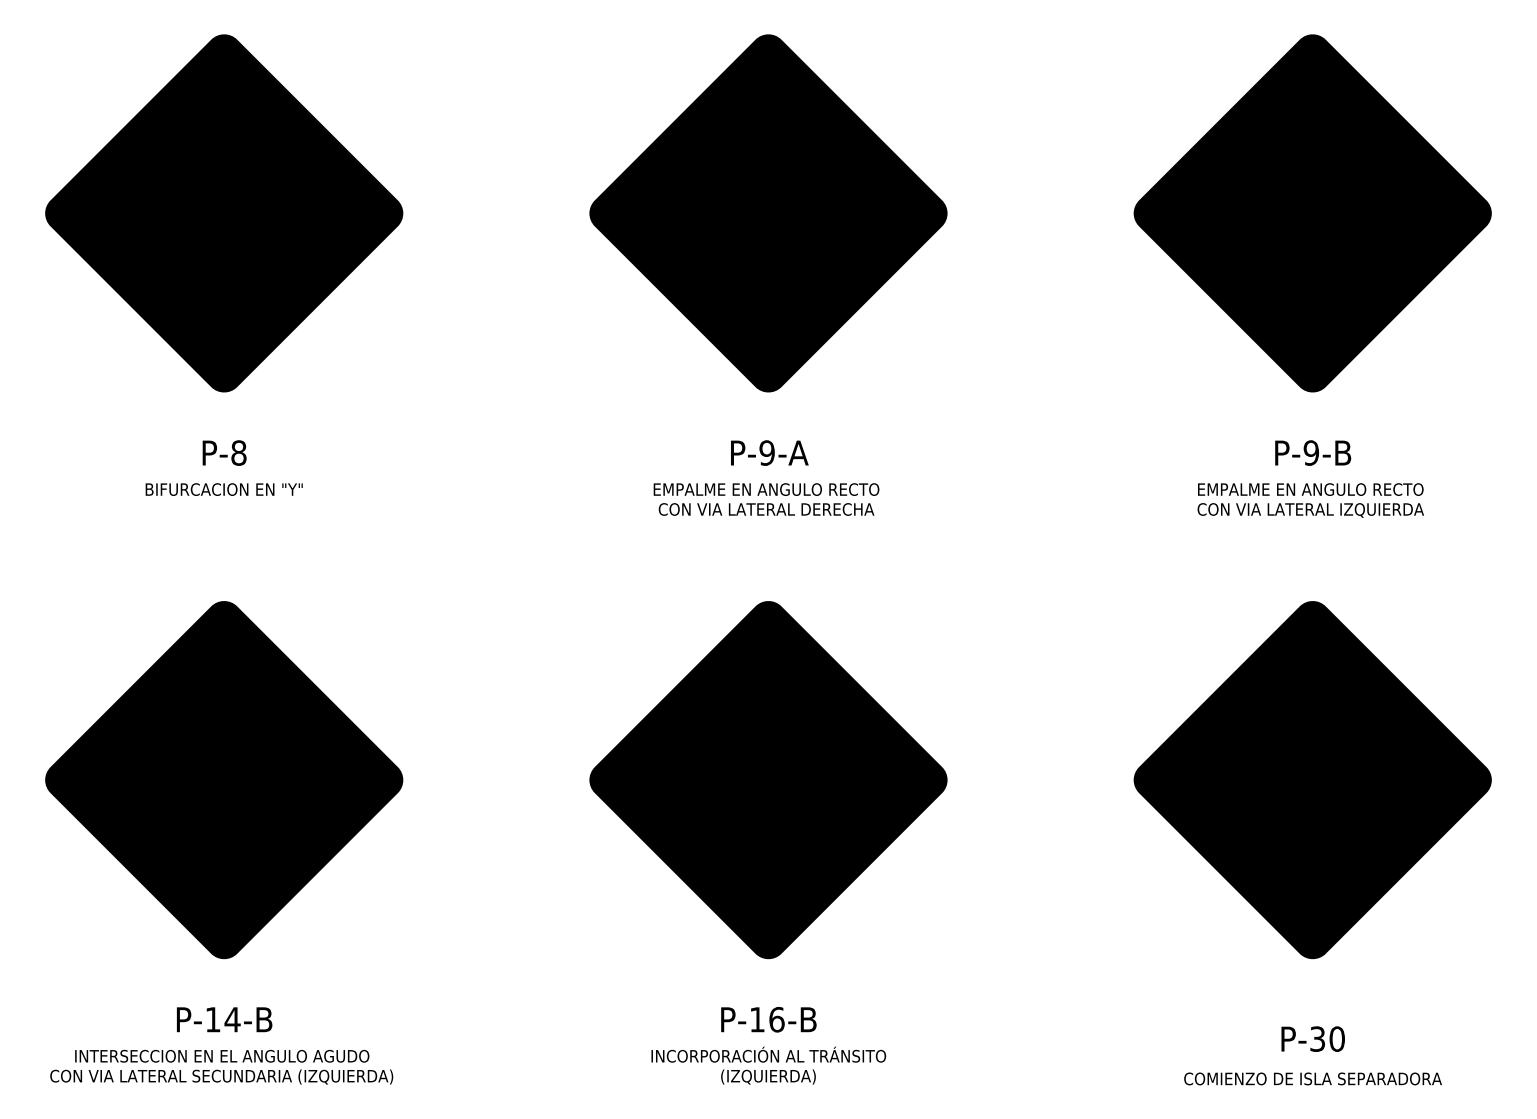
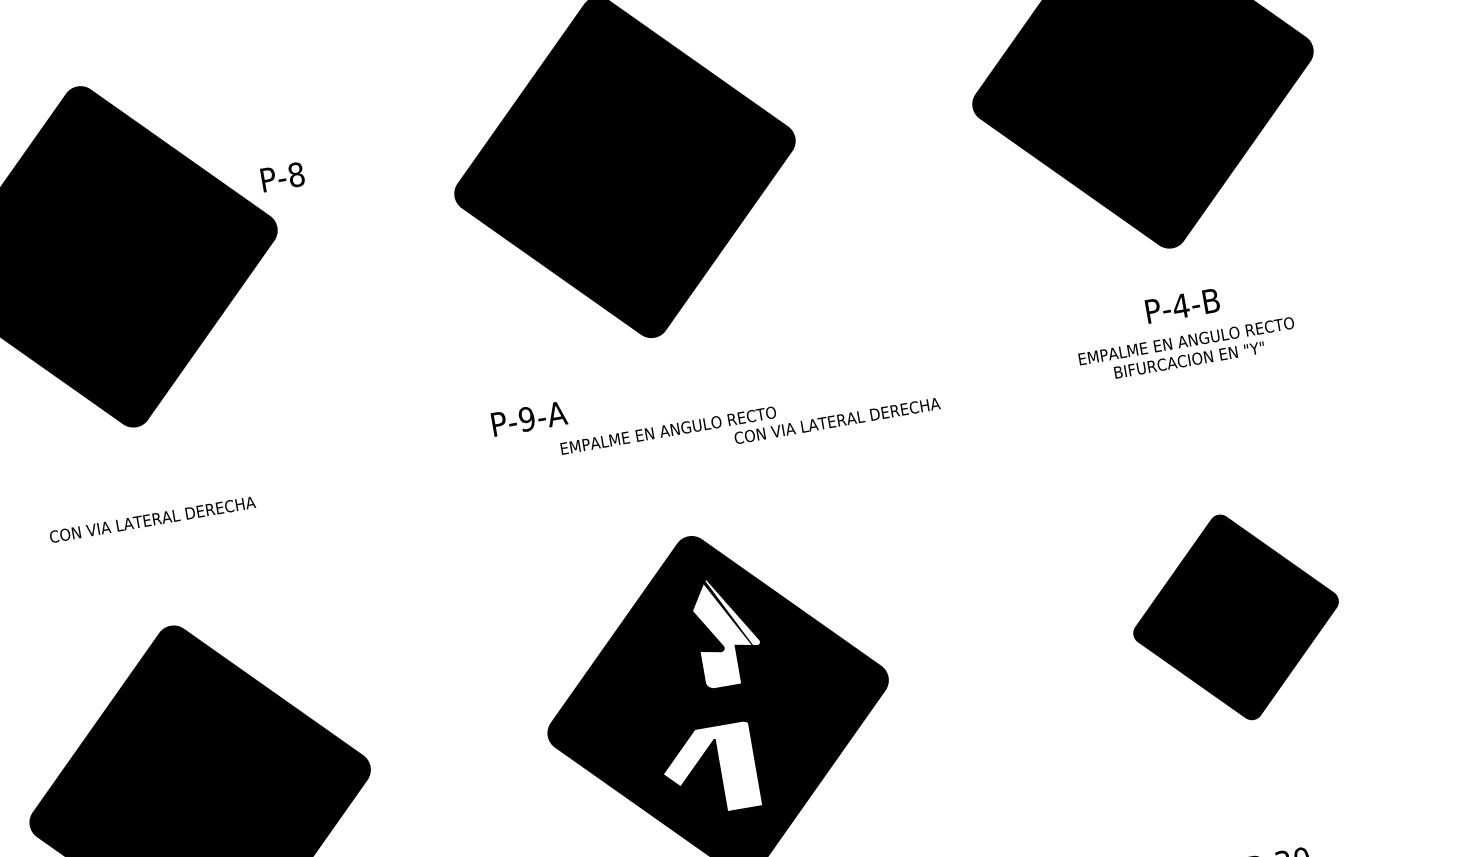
text: (224, 452) -> (282, 176), moved
text: (769, 452) -> (529, 418), moved
text: (1311, 452) -> (1181, 305), P-9-B -> P-4-B
text: (224, 489) -> (152, 519), BIFURCACION EN "Y" -> CON VIA LATERAL DERECHA
text: (766, 509) -> (837, 420), moved
text: (1310, 510) -> (1189, 361), CON VIA LATERAL IZQUIERDA -> BIFURCACION EN "Y"
fill: (761, 767) -> (709, 695), removed
part: (1312, 780) -> (1235, 617), size x0.6

